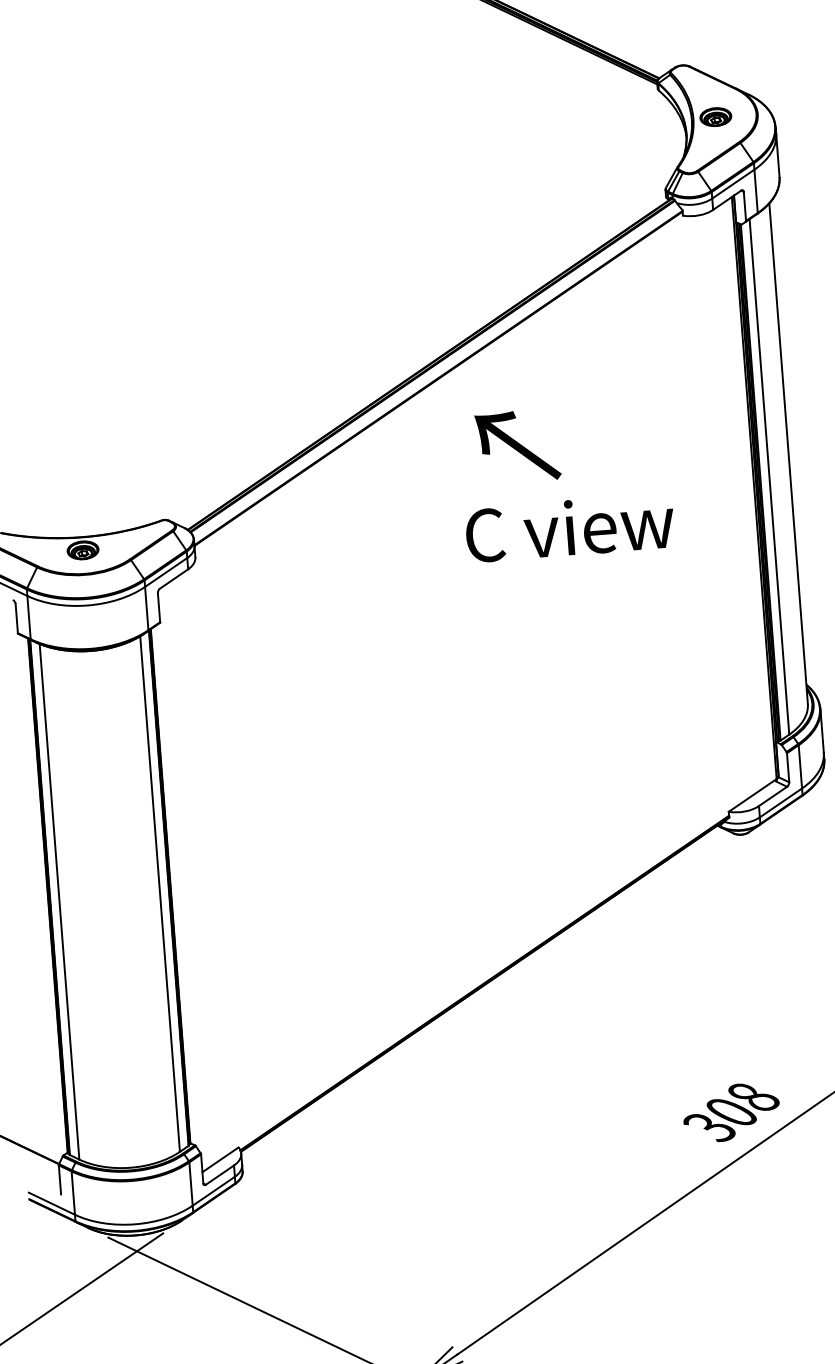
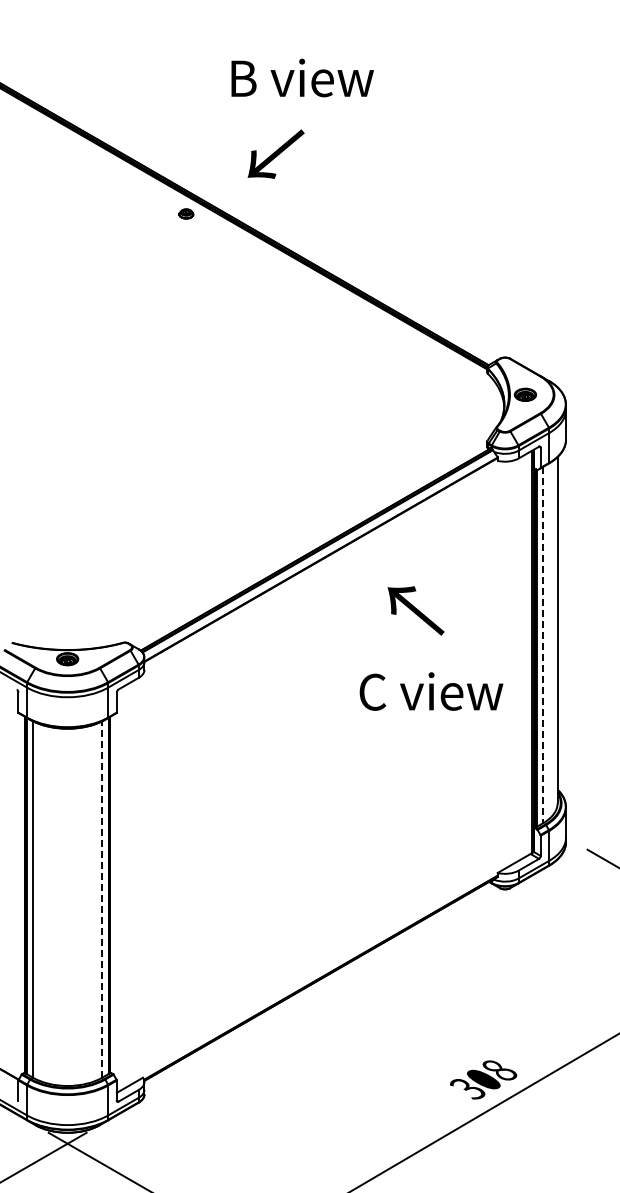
text: (517, 446) -> (415, 610), moved
line: (769, 477) -> (543, 645), solid -> dashed
text: (569, 527) -> (431, 691), moved
line: (160, 892) -> (102, 898), solid -> dashed

